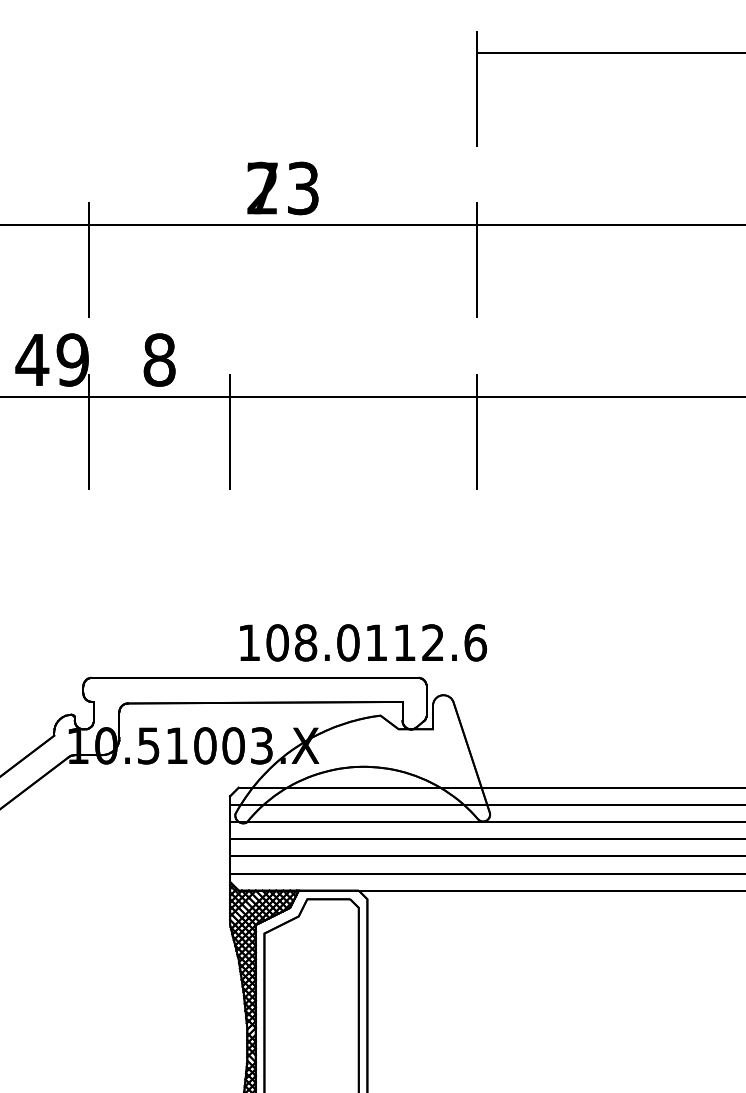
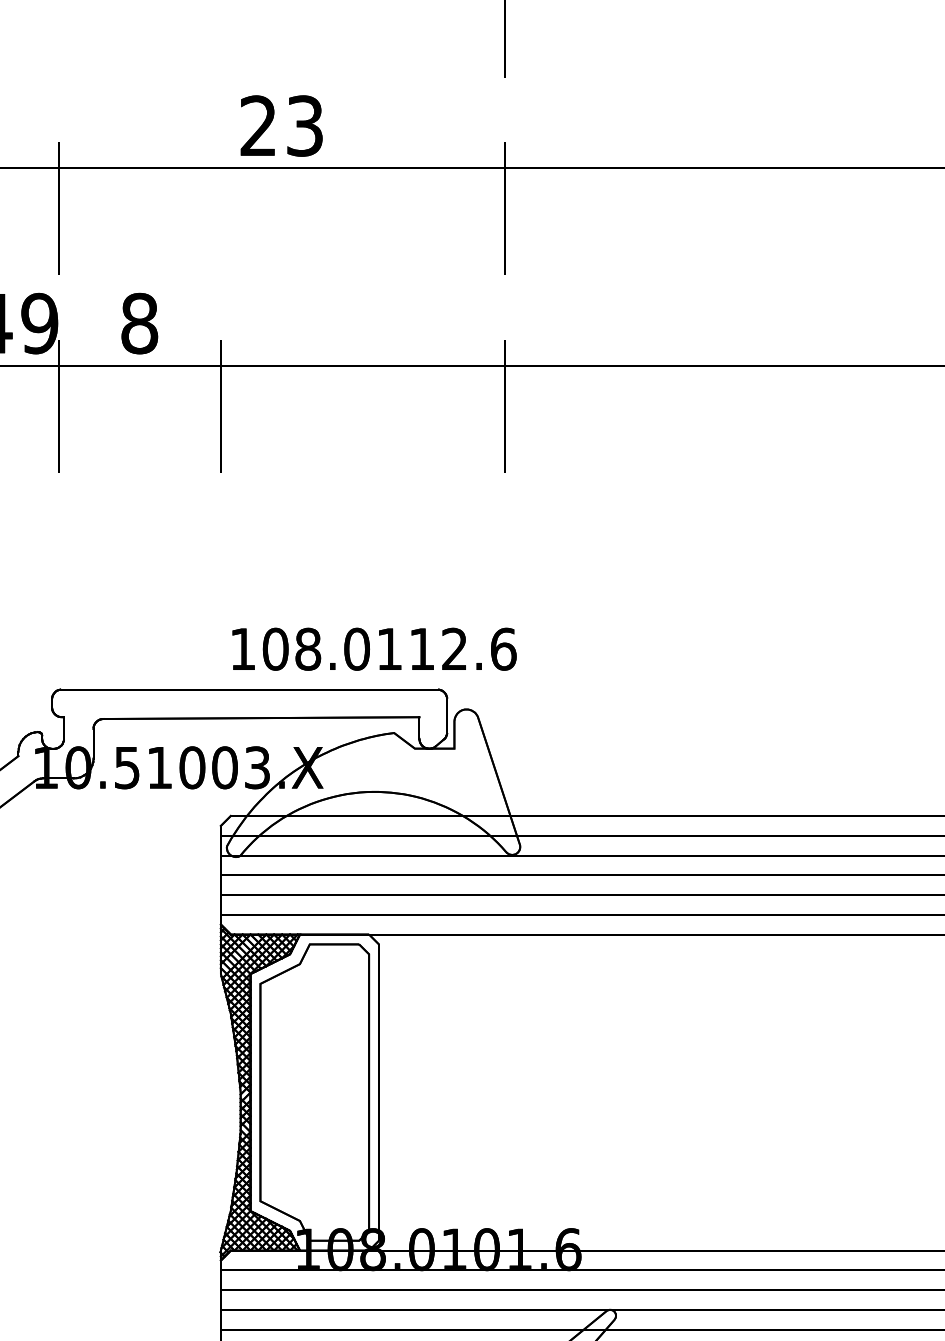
text: (261, 187) -> (257, 125), 73 -> 23

